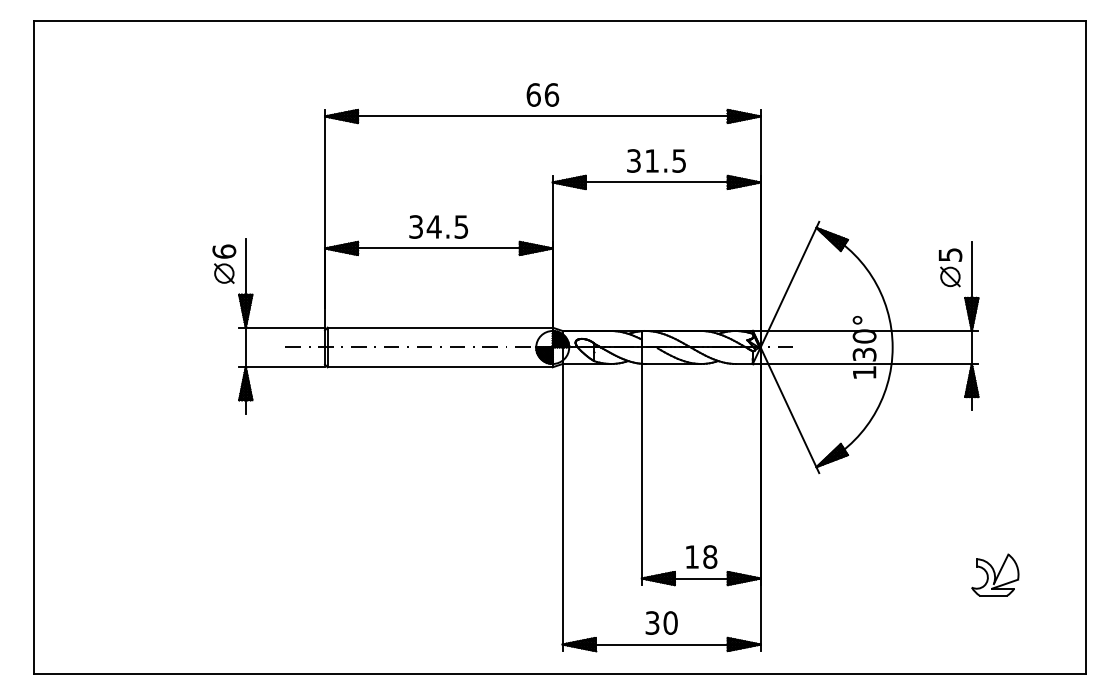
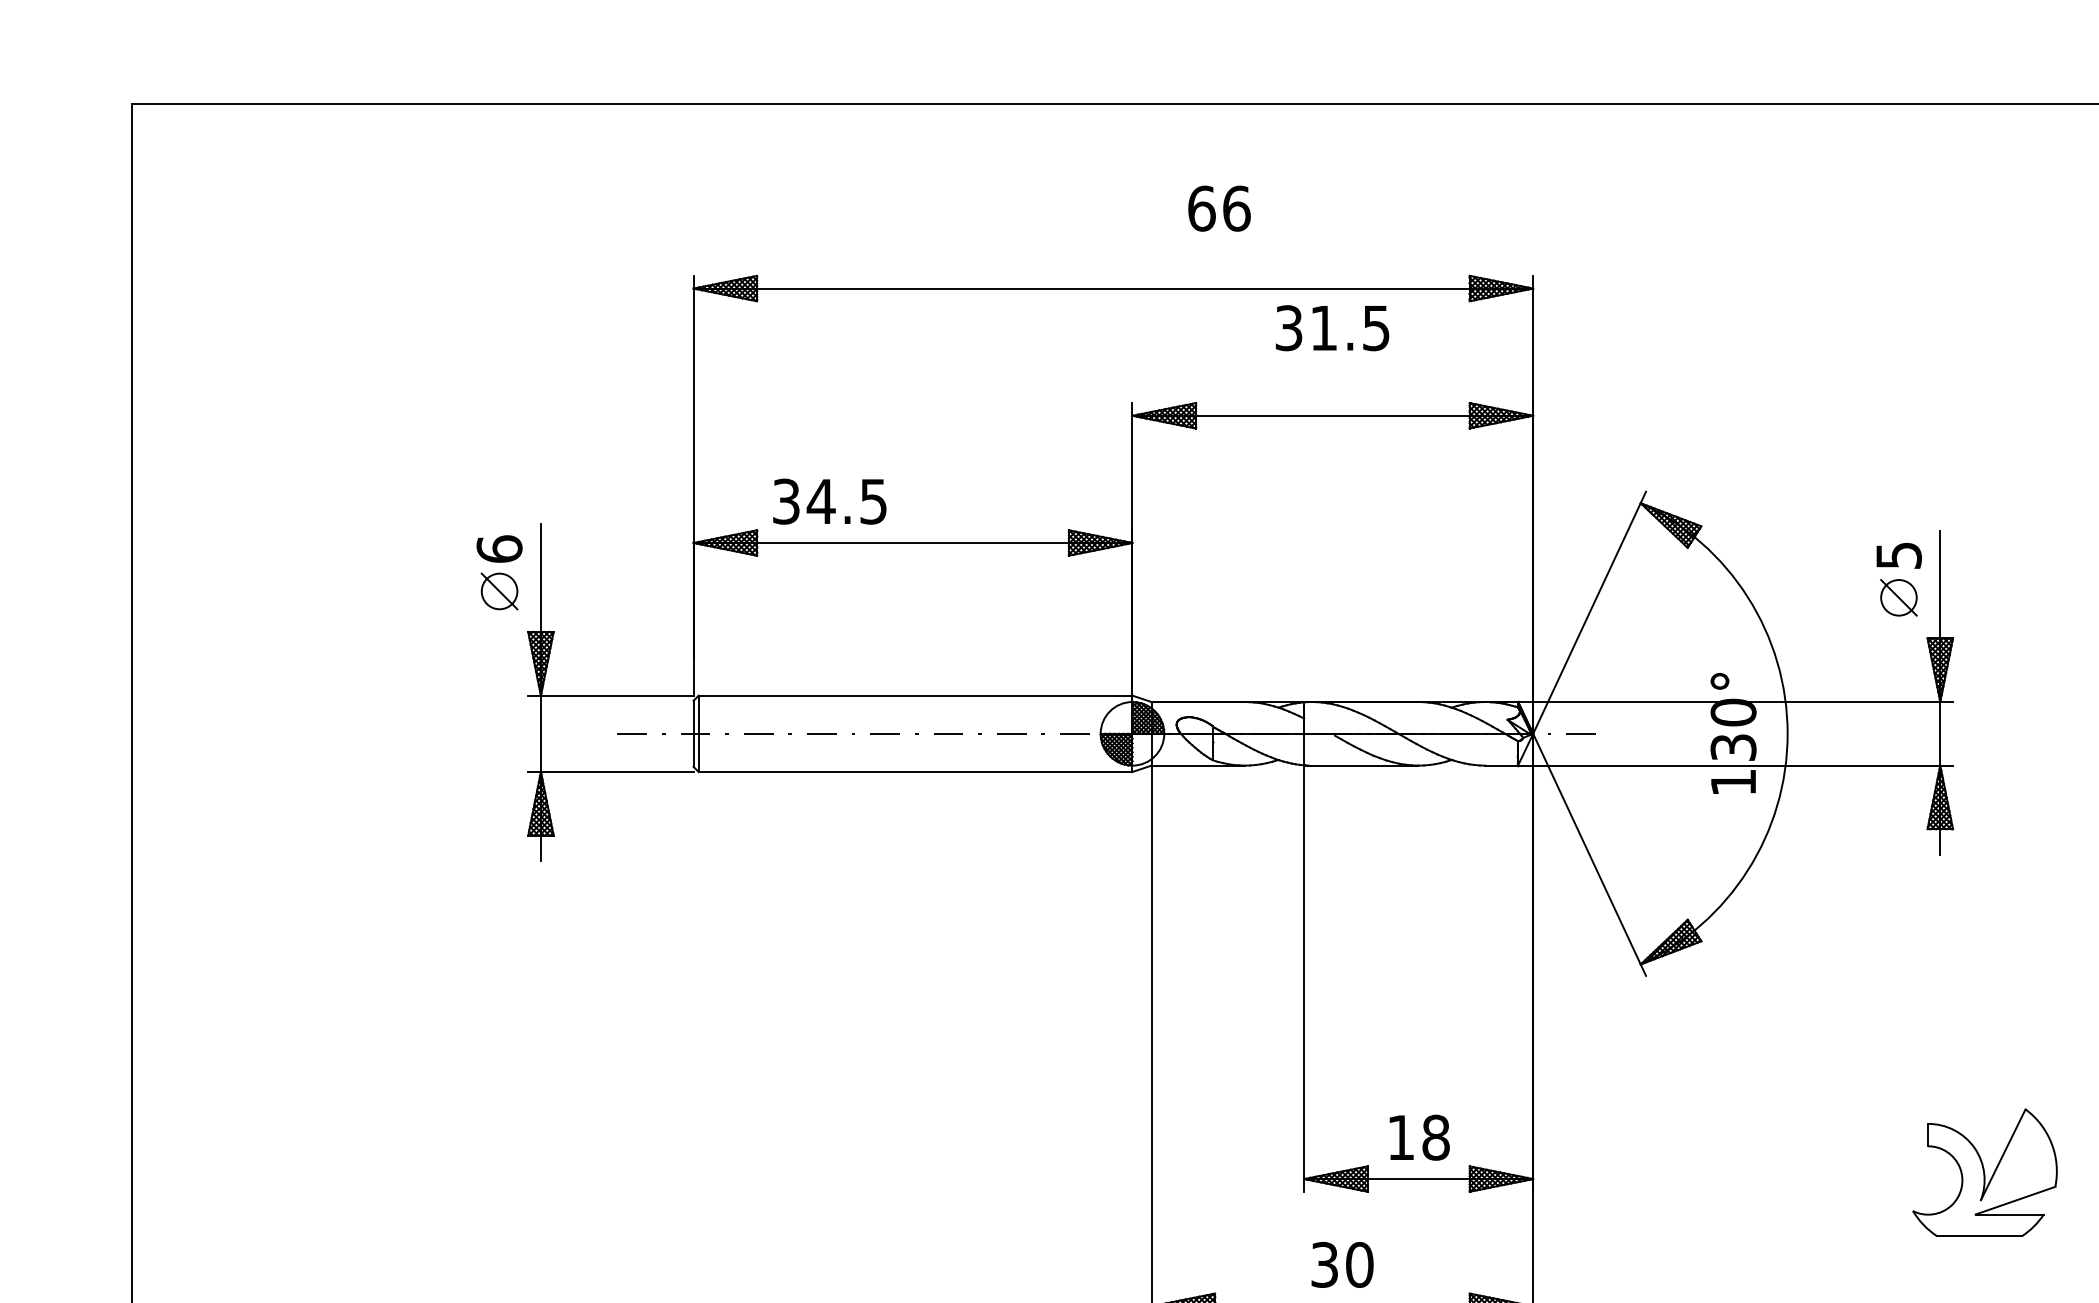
text: (542, 94) -> (1218, 207), moved
text: (656, 160) -> (1332, 327), moved
text: (438, 226) -> (829, 500), moved
part: (995, 574) -> (1985, 1171), size x1.6

